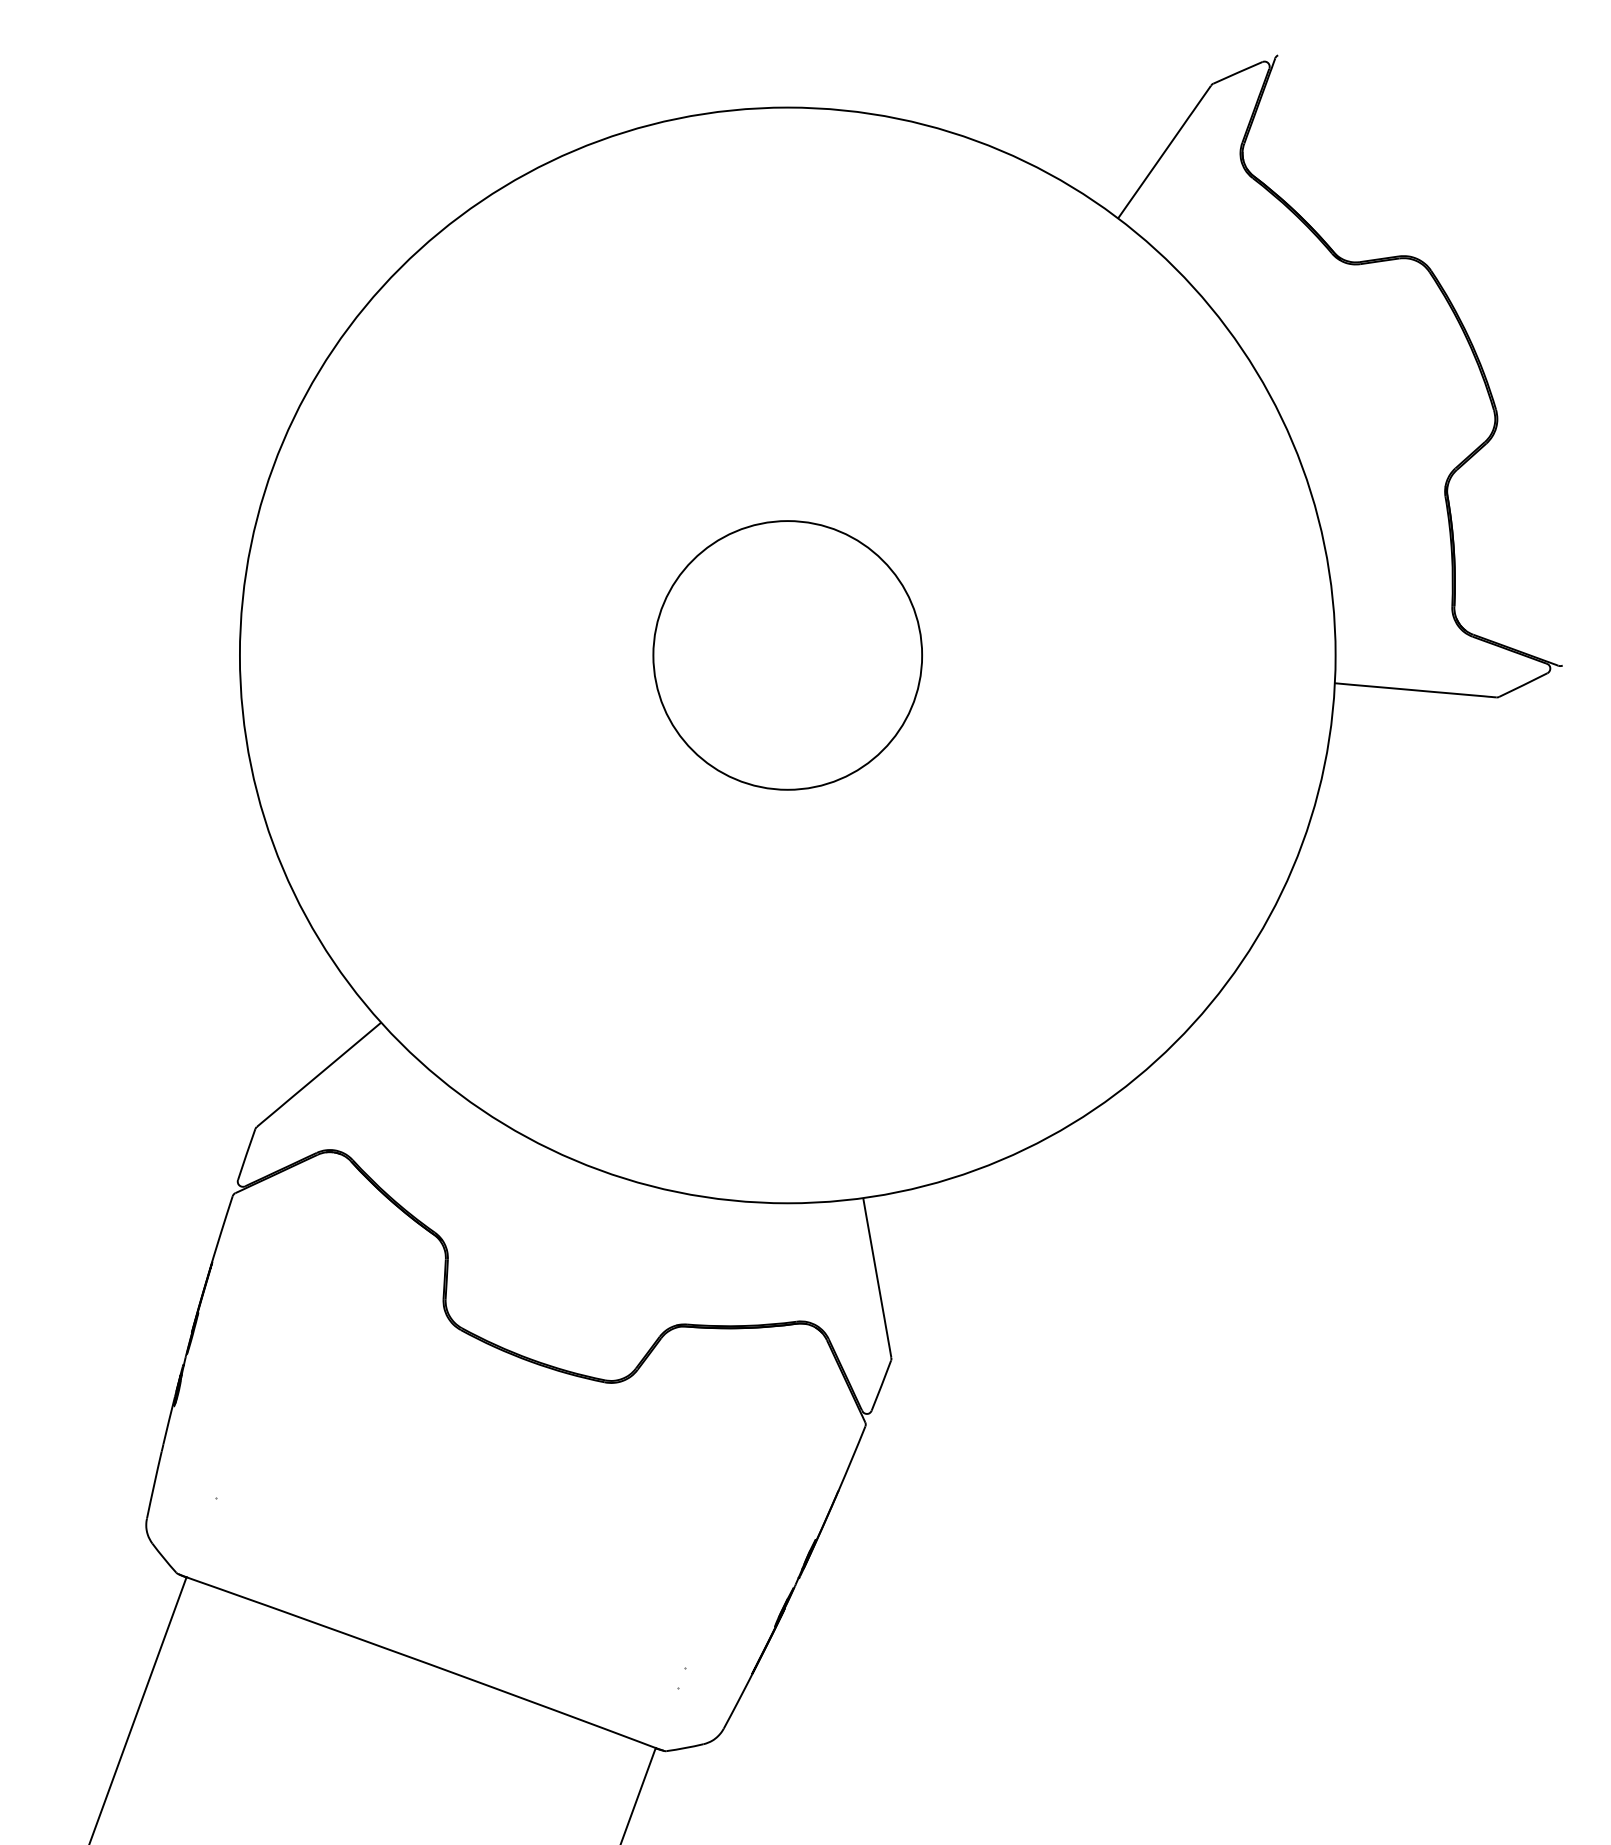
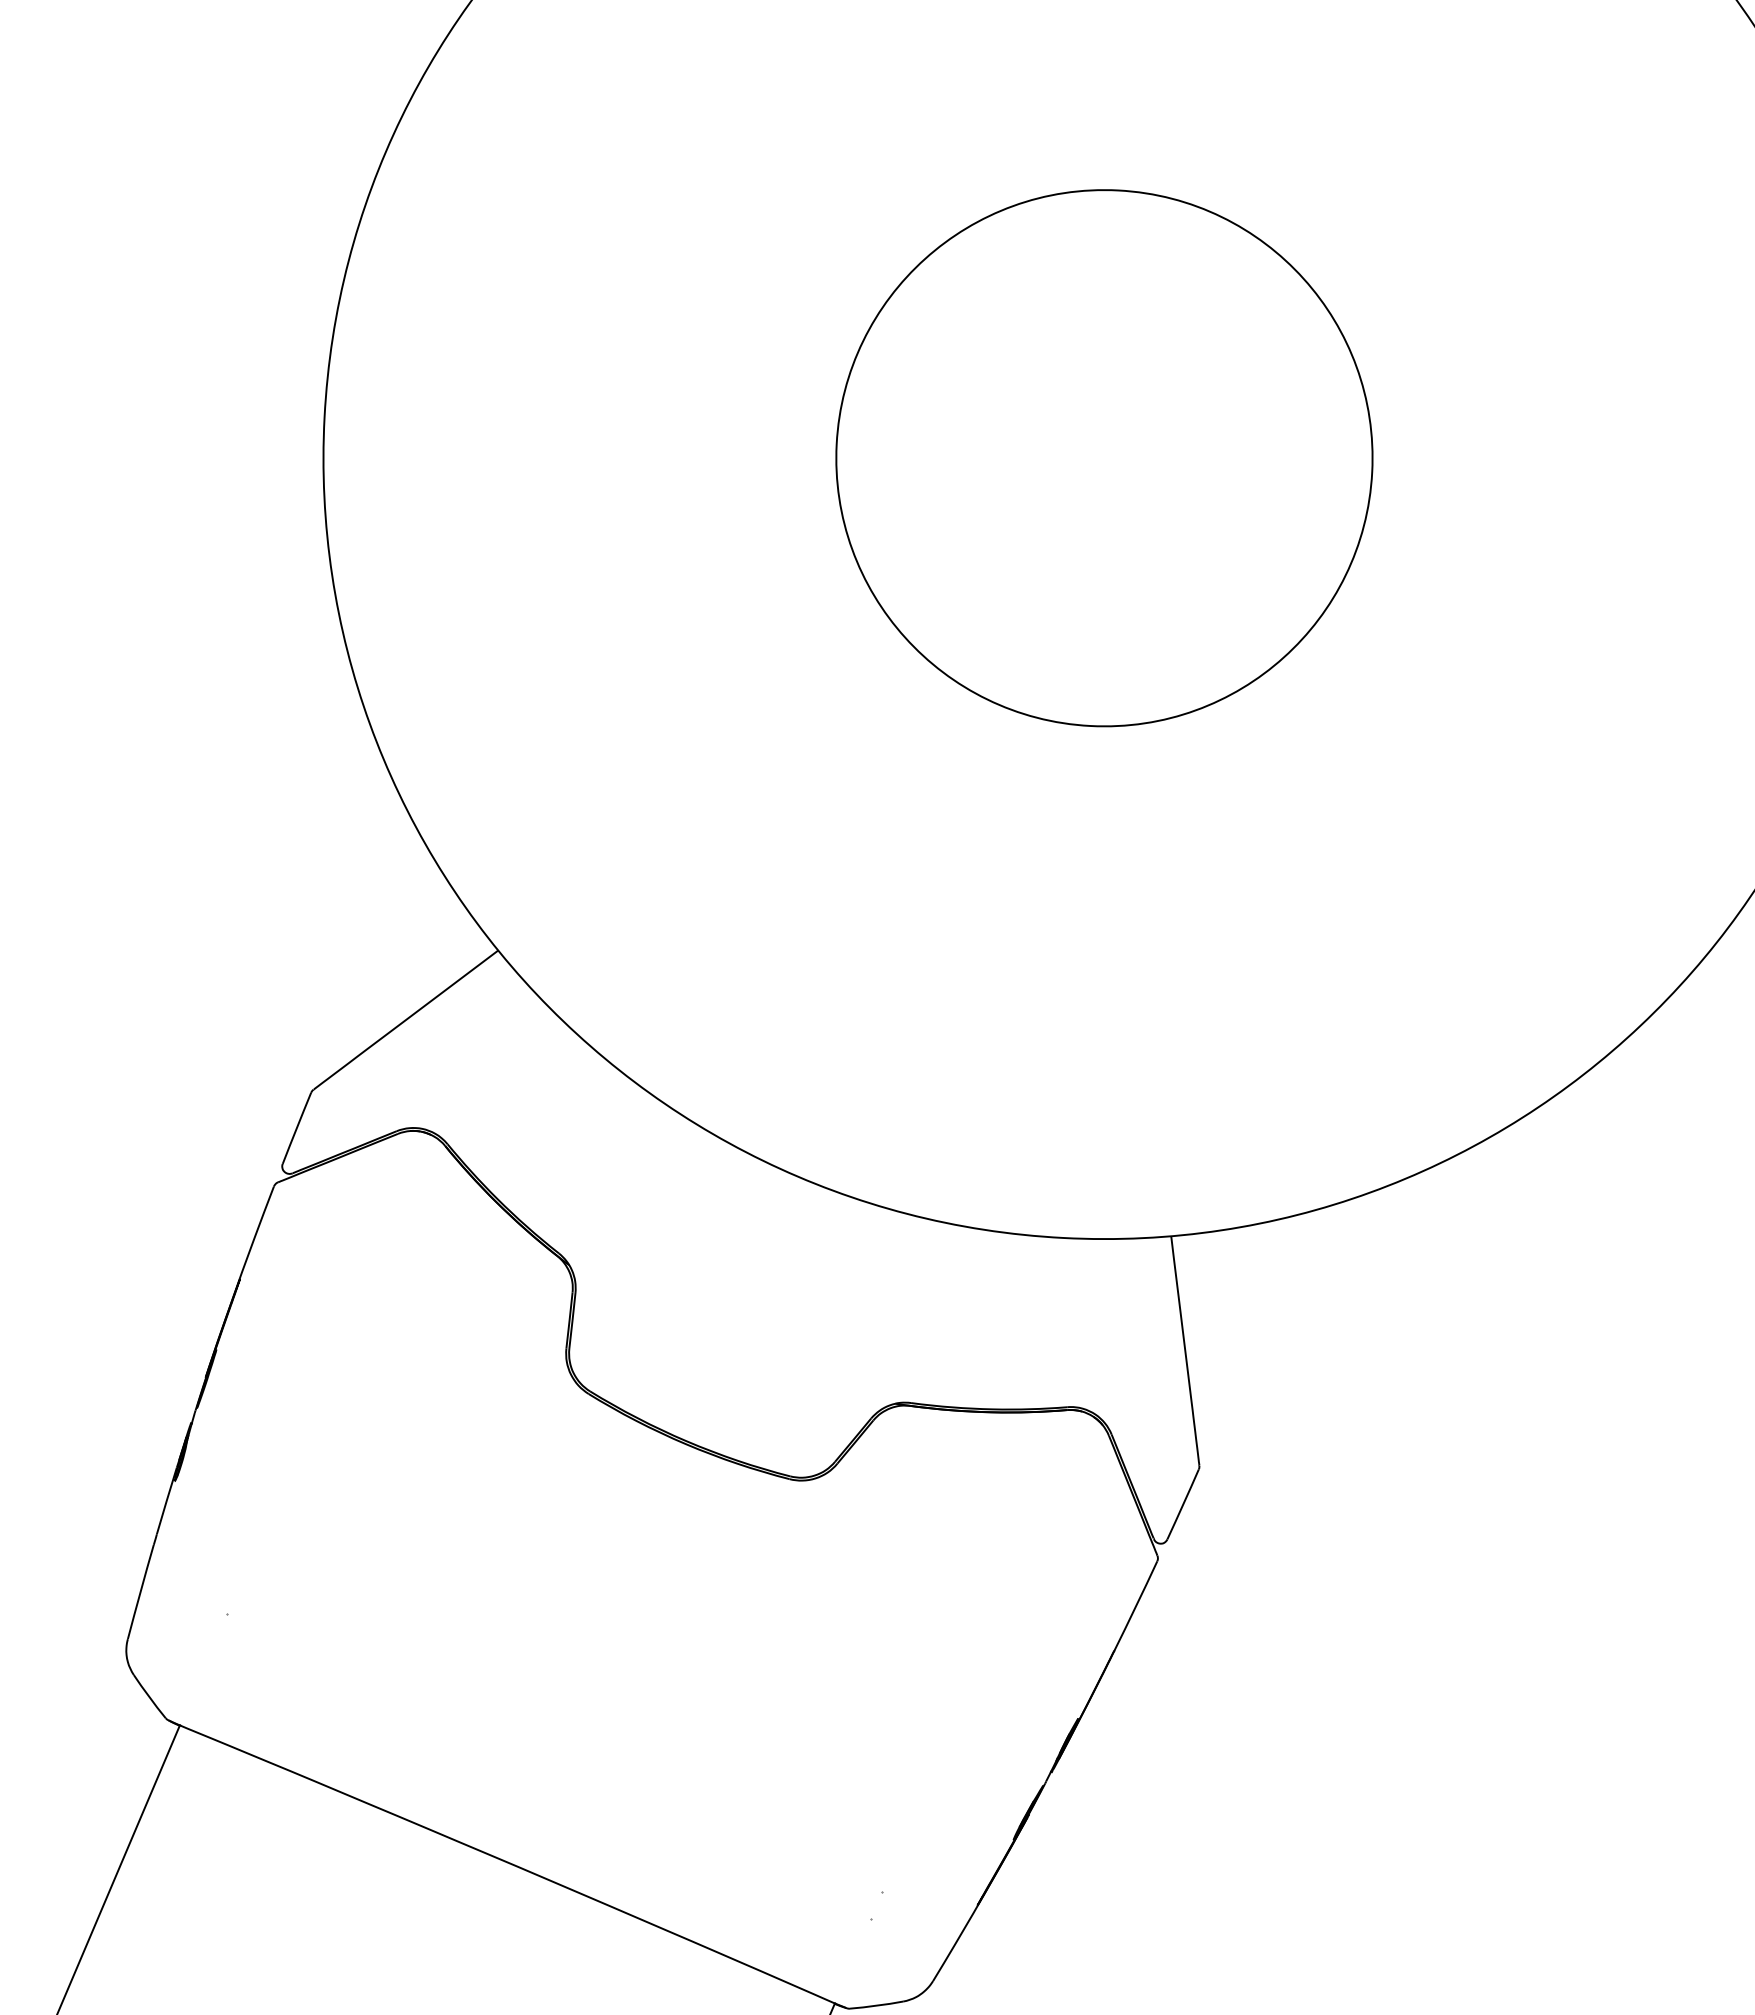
circle: (787, 655) -> (1103, 458), size x1.4

